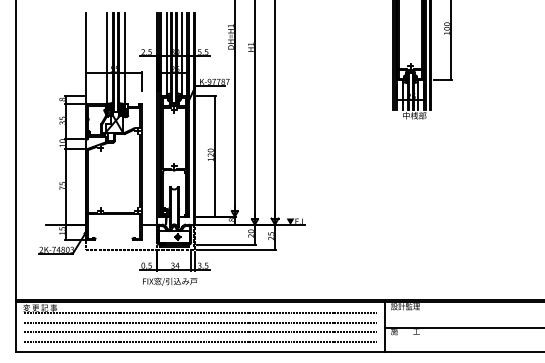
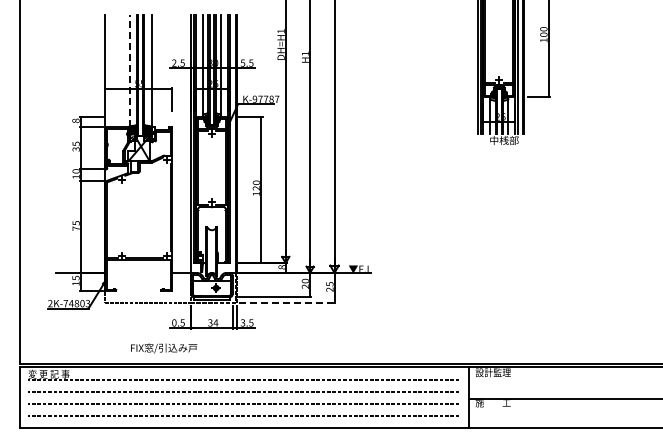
line: (106, 58) -> (129, 70), solid -> dashed
line: (237, 249) -> (288, 303), solid -> dashed
text: (170, 281) -> (164, 348), moved

